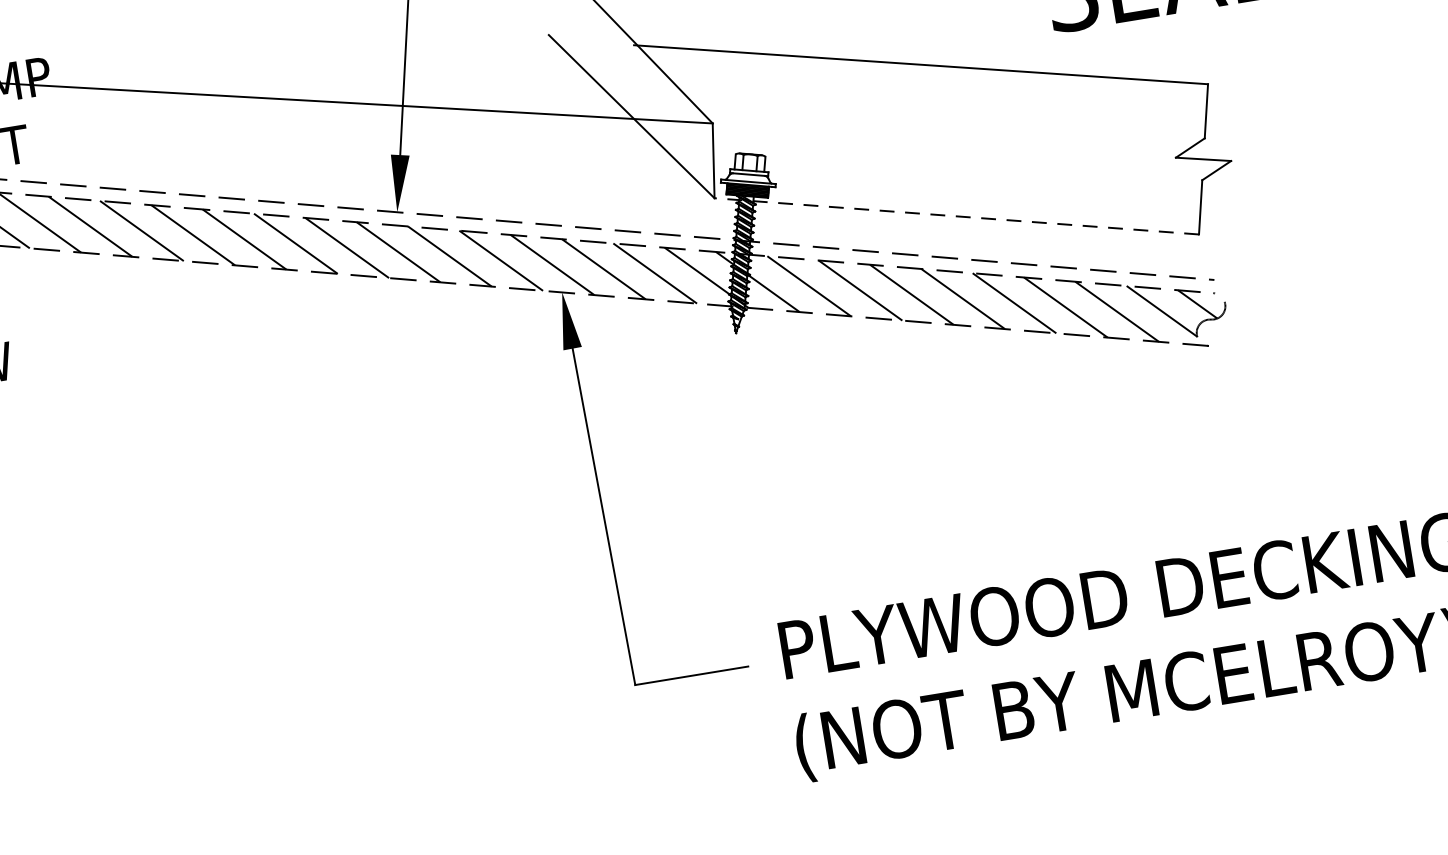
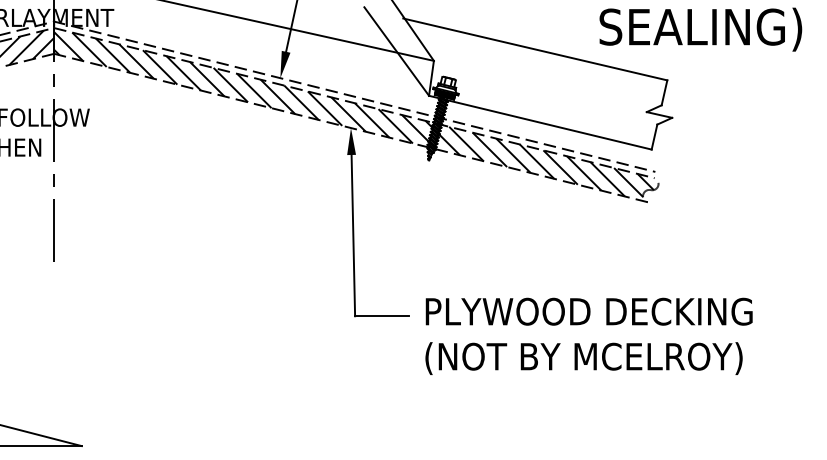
line: (956, 215) -> (540, 122), dashed -> solid

